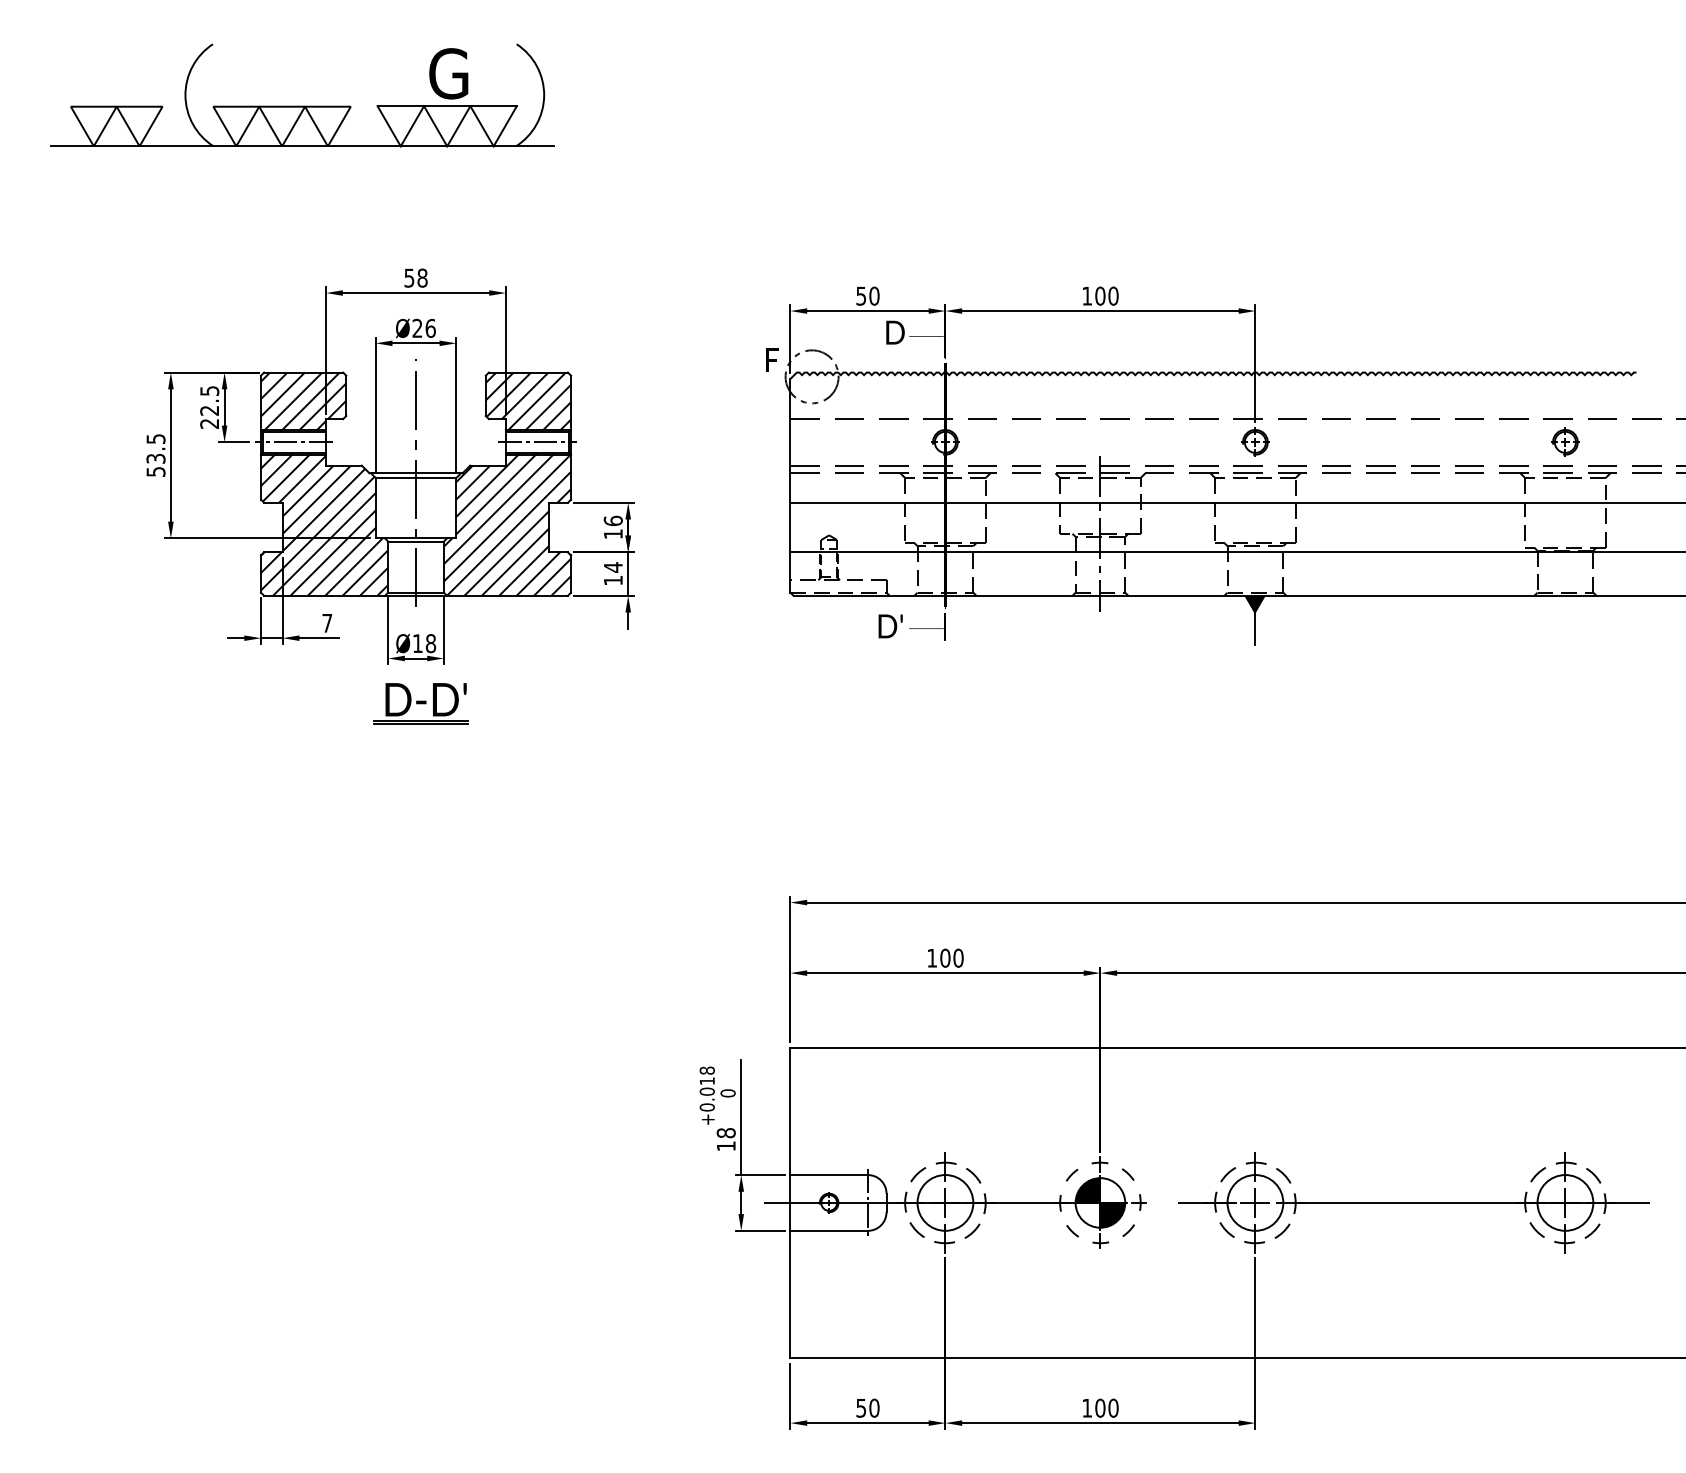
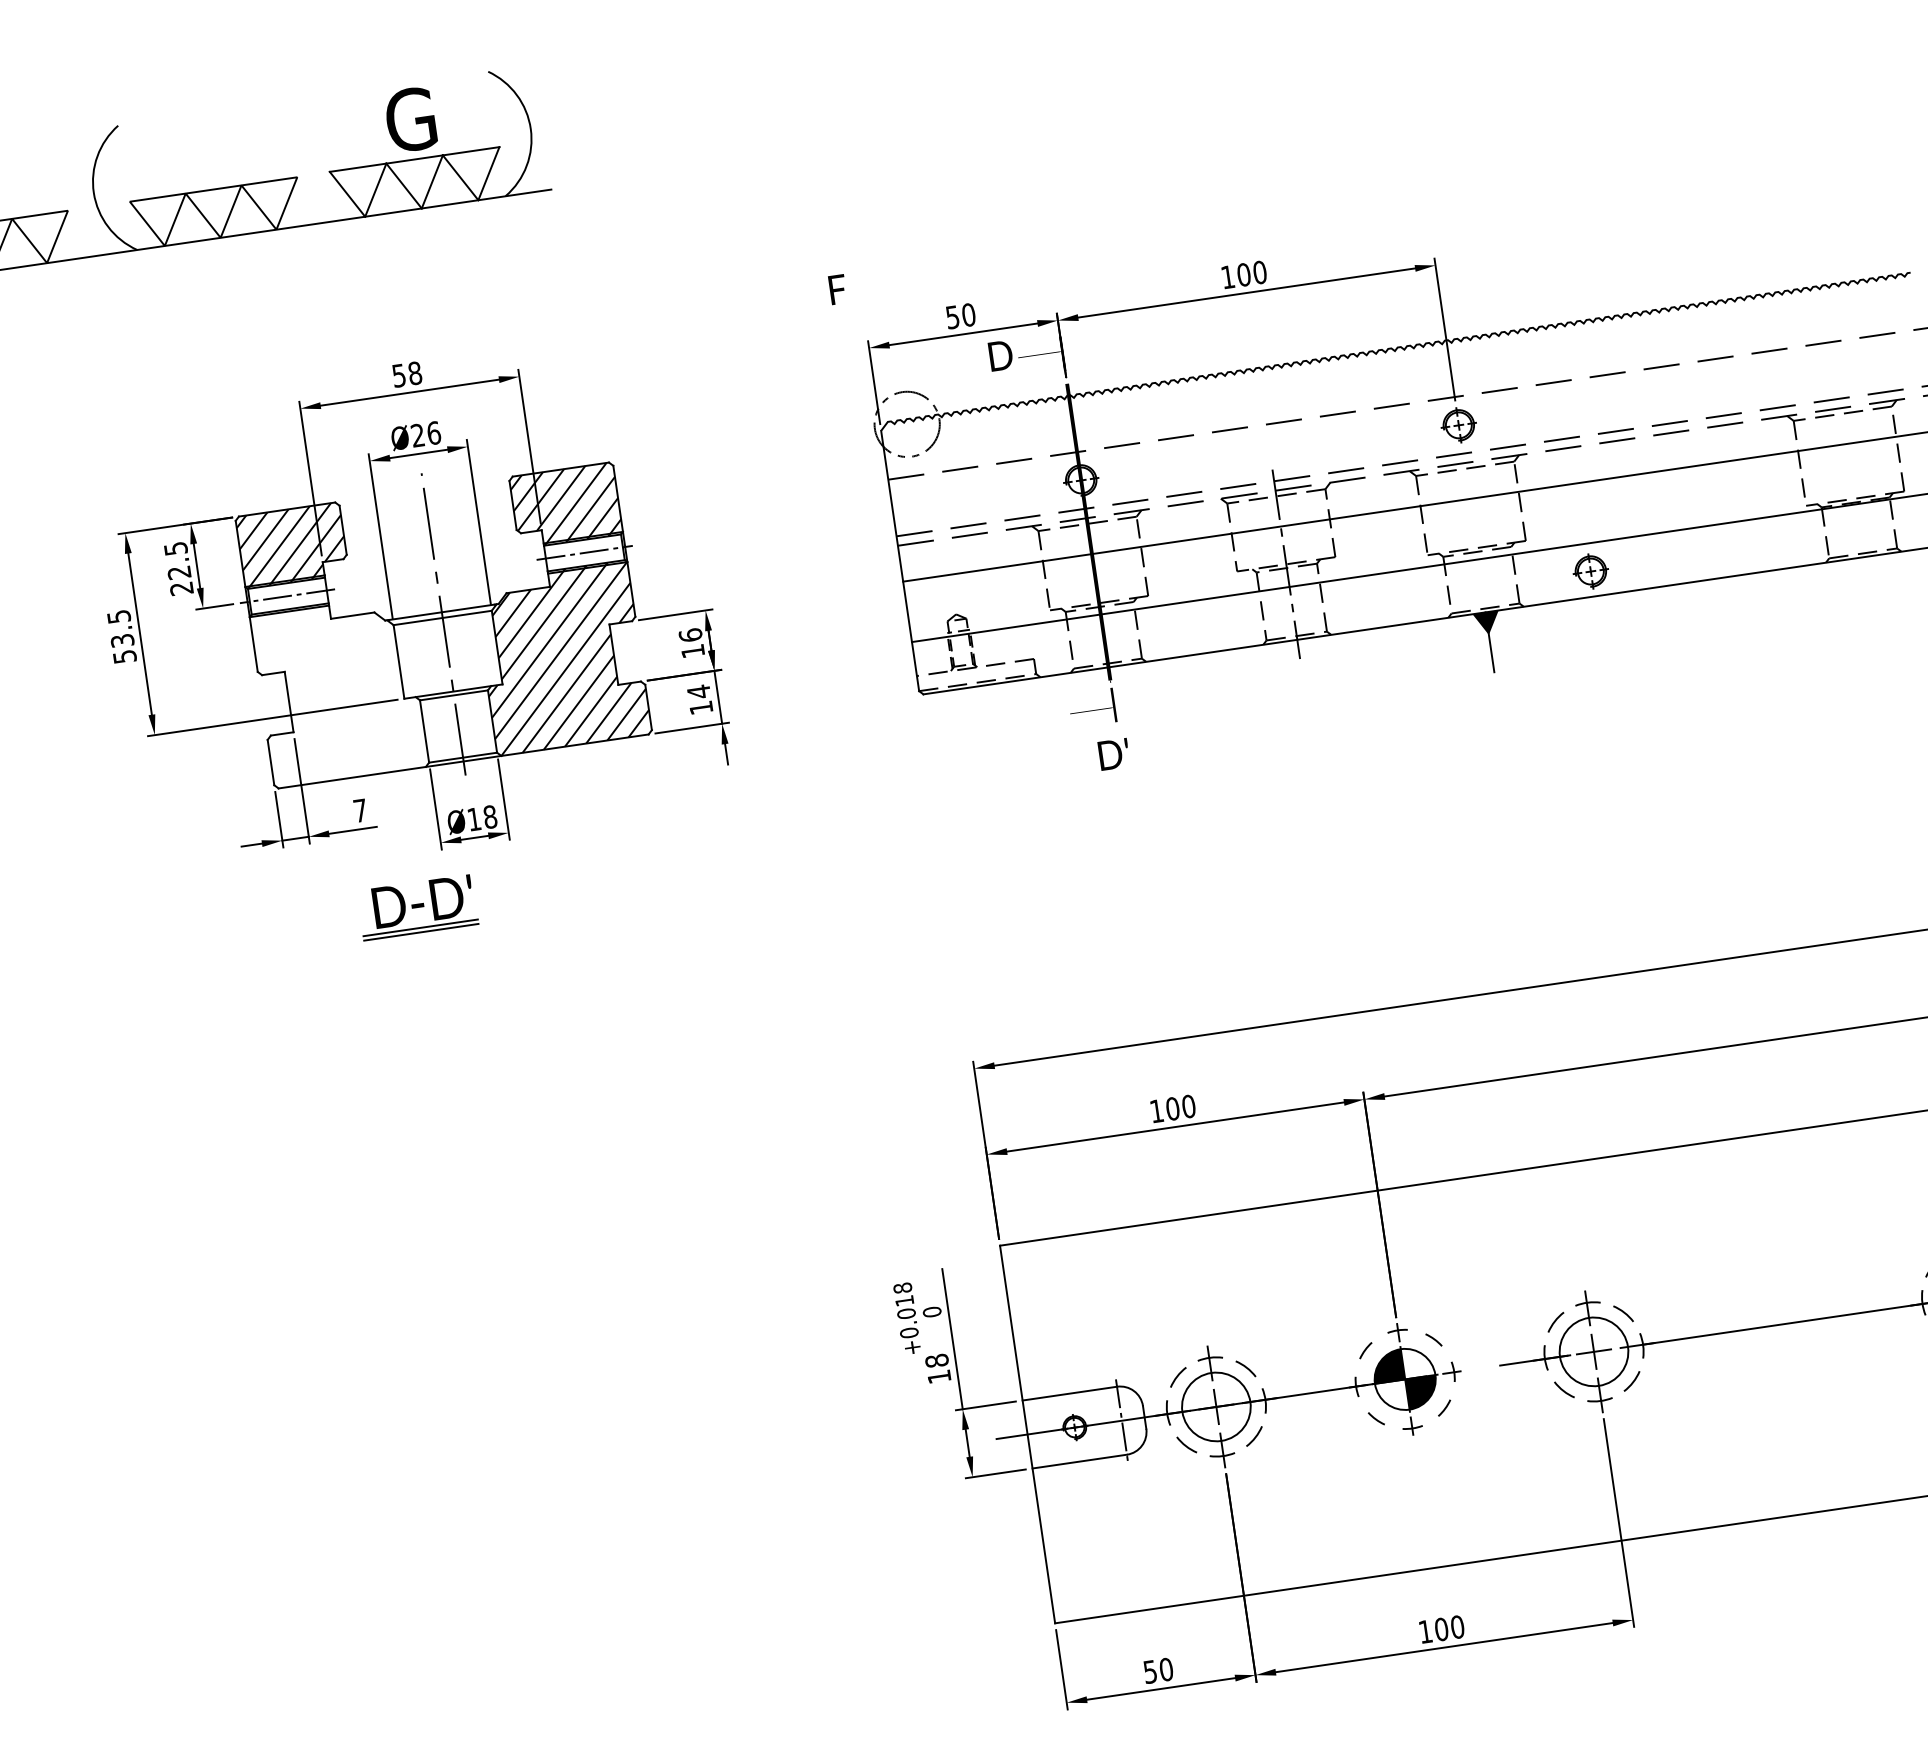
text: (772, 359) -> (838, 288), moved
part: (1565, 441) -> (1590, 570), moved
hatch: (324, 523) -> (339, 689), removed
text: (890, 626) -> (1113, 754), moved
part: (420, 703) -> (417, 907), moved

